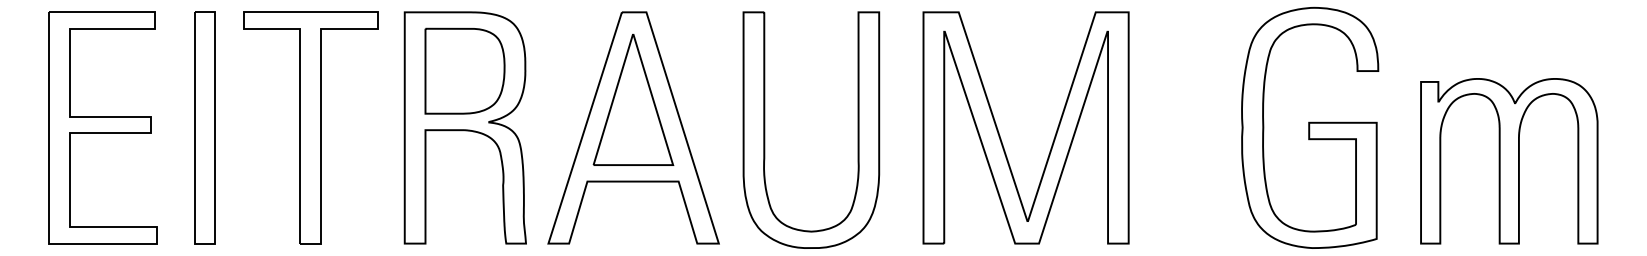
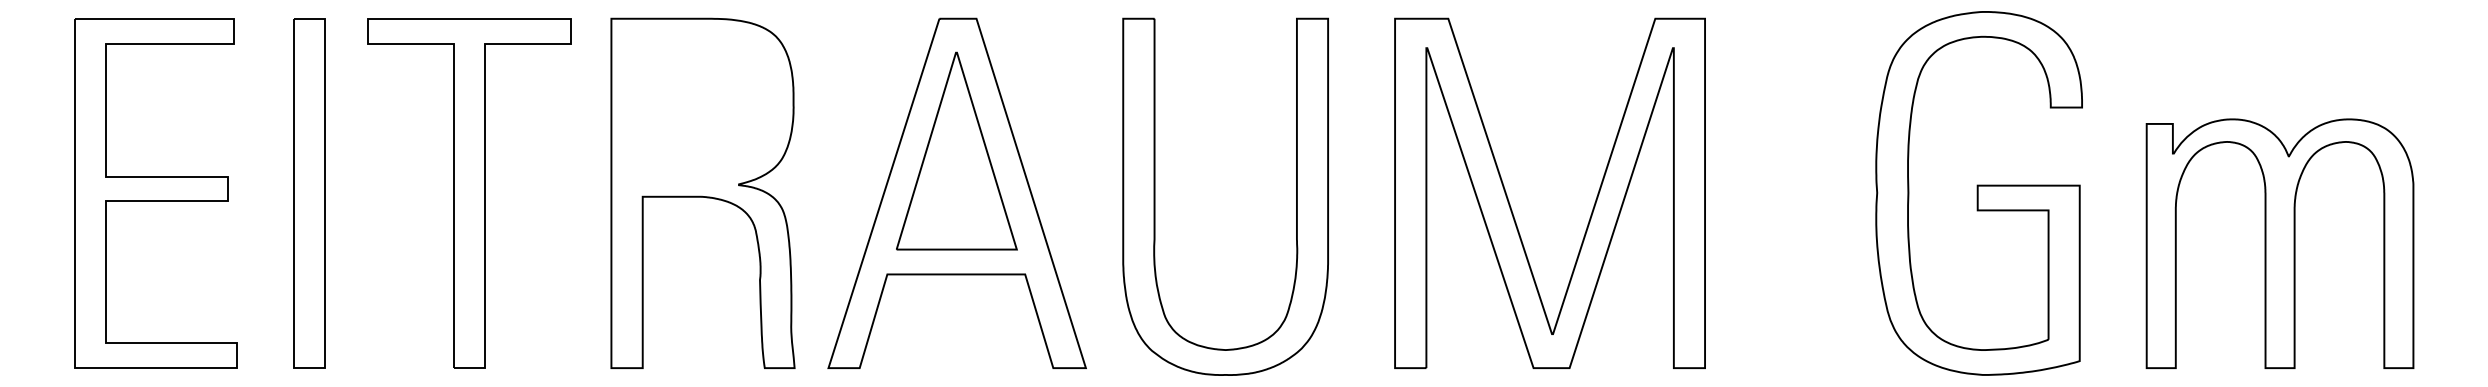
part: (464, 70) -> (701, 106), removed

